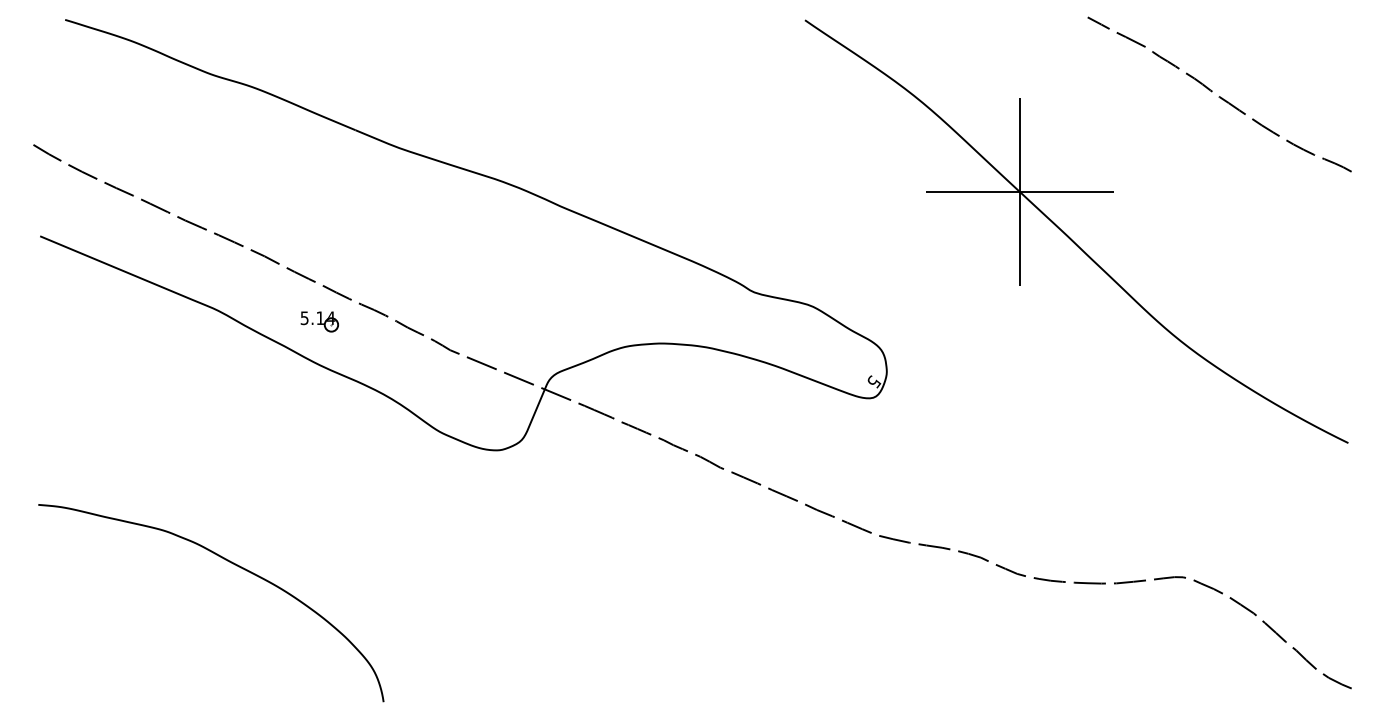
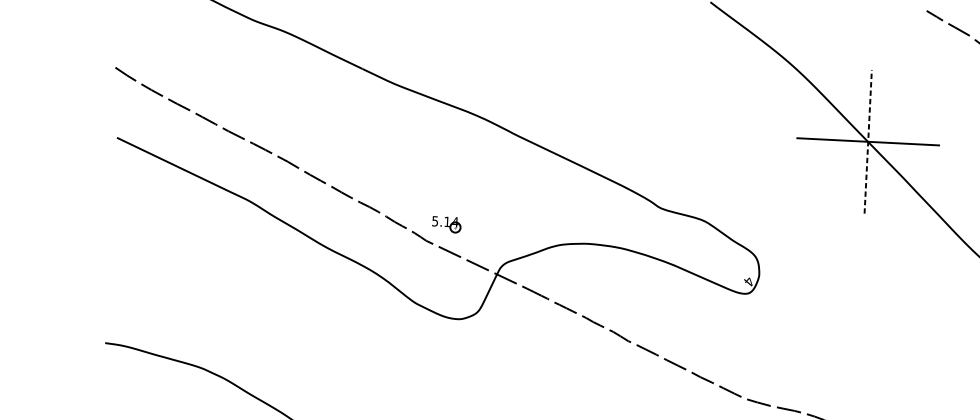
line: (1020, 191) -> (868, 141), solid -> dashed
part: (319, 321) -> (446, 224), moved
text: (874, 381) -> (749, 281), 5 -> 4

